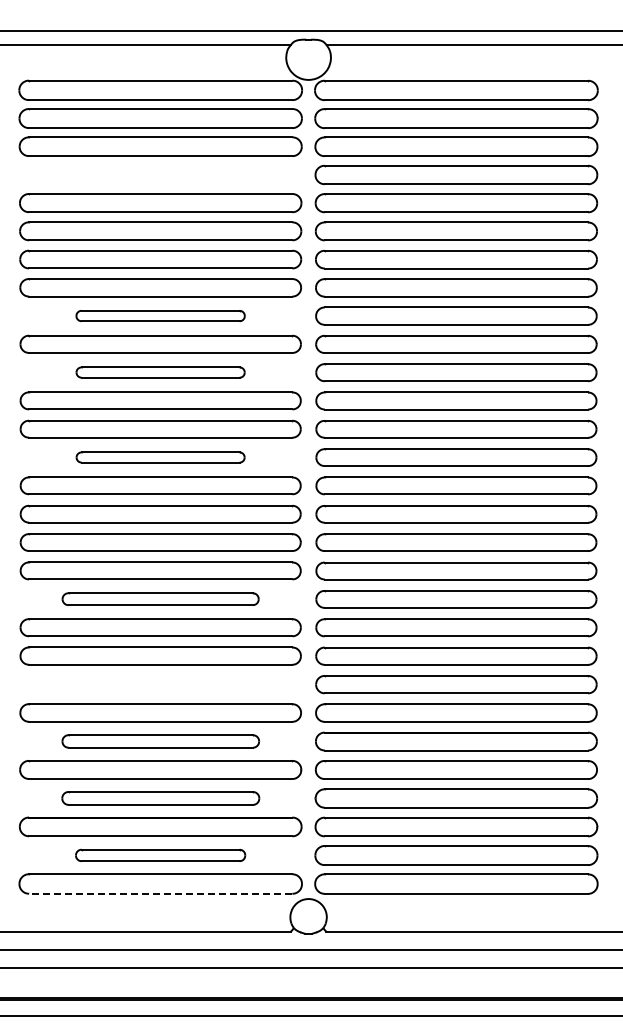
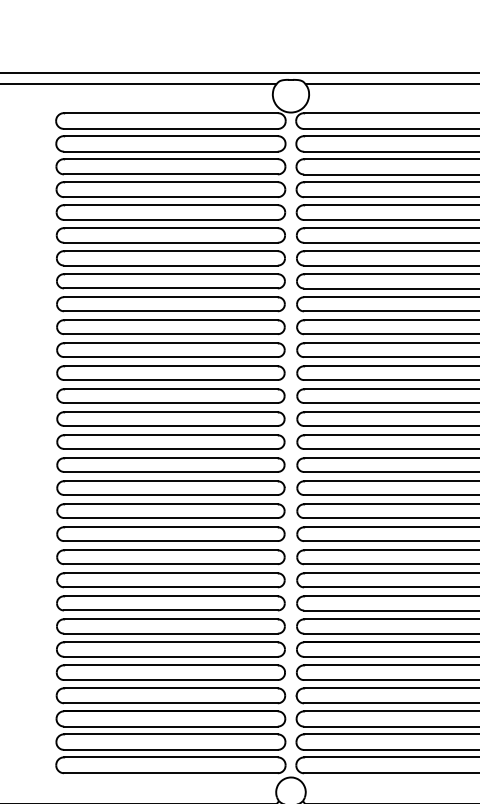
part: (160, 174) -> (170, 189), added
part: (160, 315) -> (170, 303), size x1.67
part: (160, 372) -> (170, 350), size x1.67
part: (160, 457) -> (170, 419), size x1.67
part: (160, 598) -> (170, 533), size x1.43
part: (160, 684) -> (170, 603), added
part: (160, 741) -> (170, 649), size x1.43
part: (160, 798) -> (170, 695), size x1.43
part: (160, 855) -> (170, 742), size x1.67
line: (160, 893) -> (170, 773), dashed -> solid

